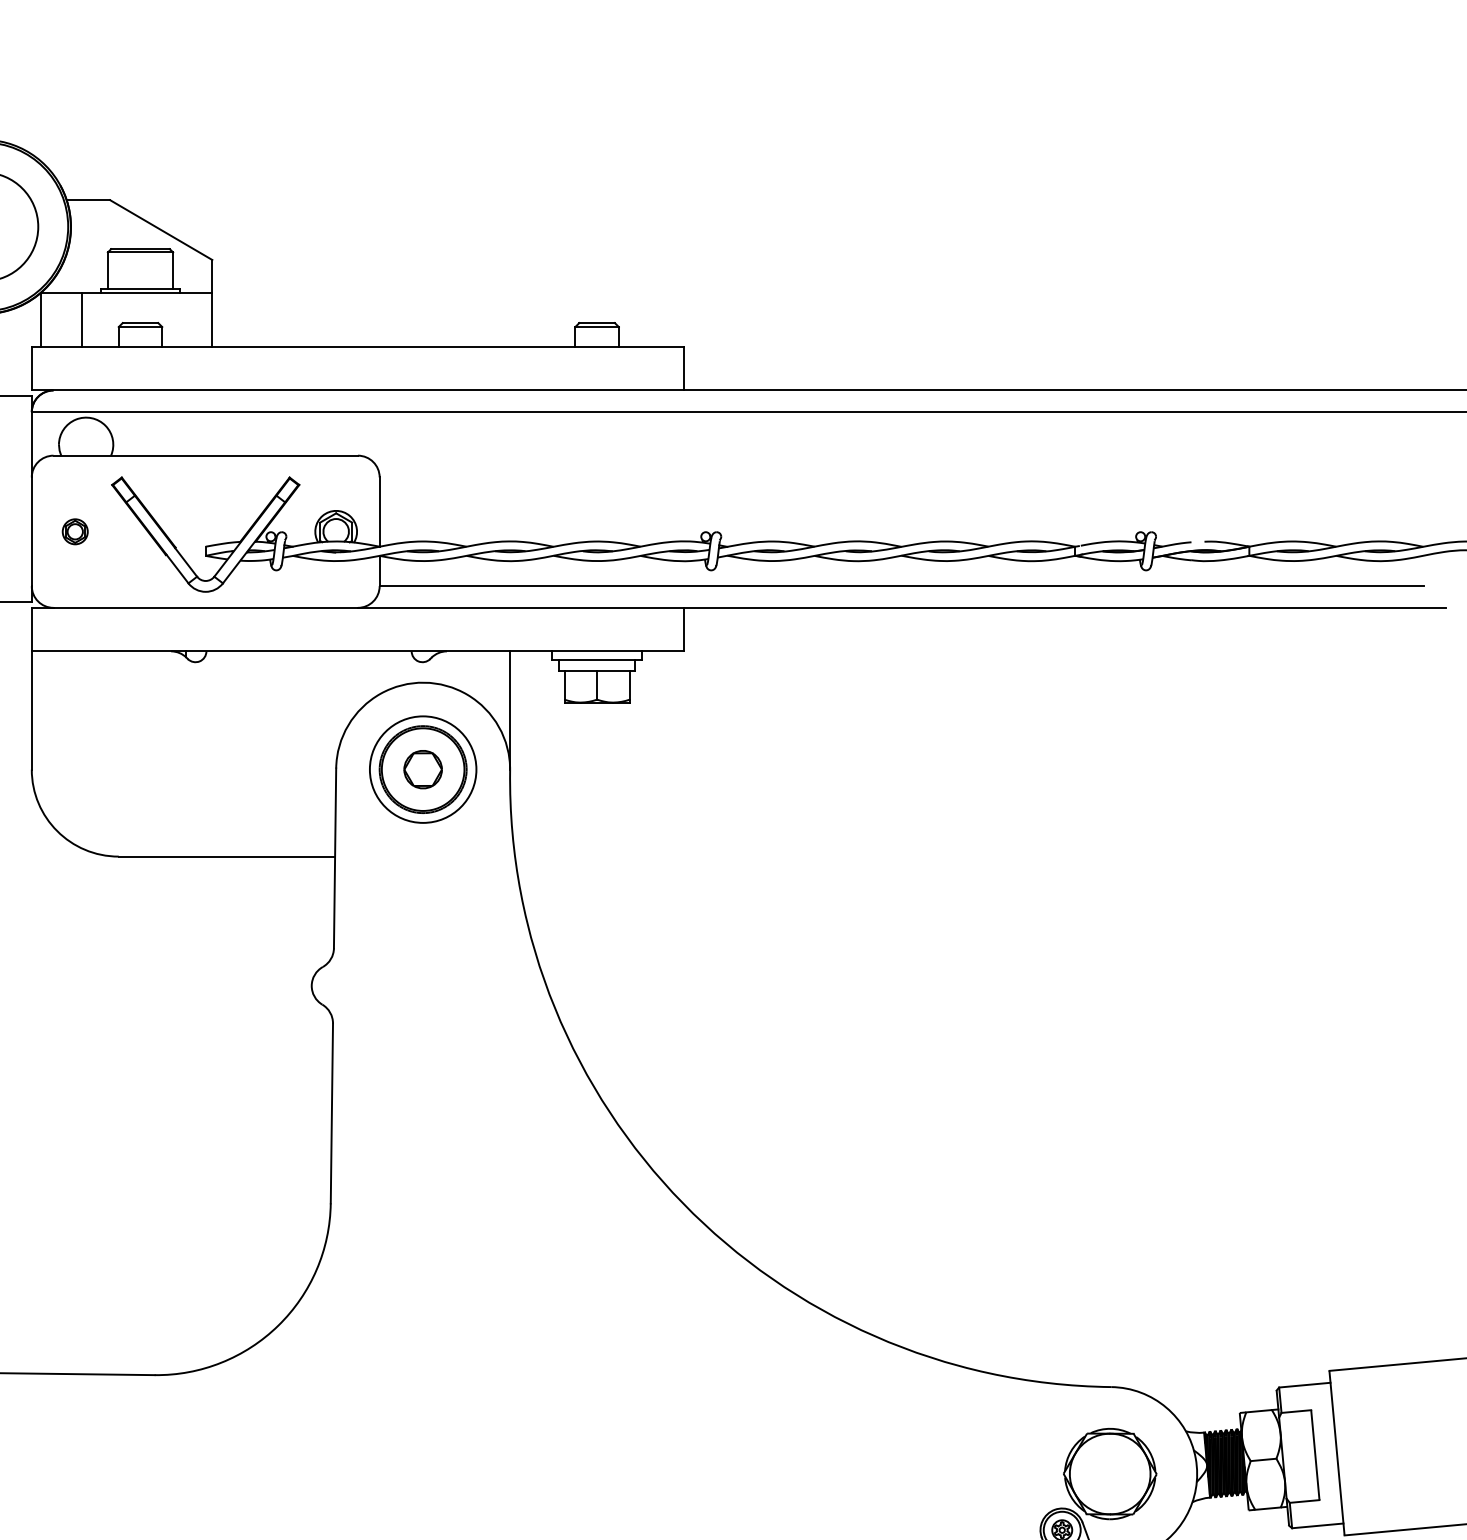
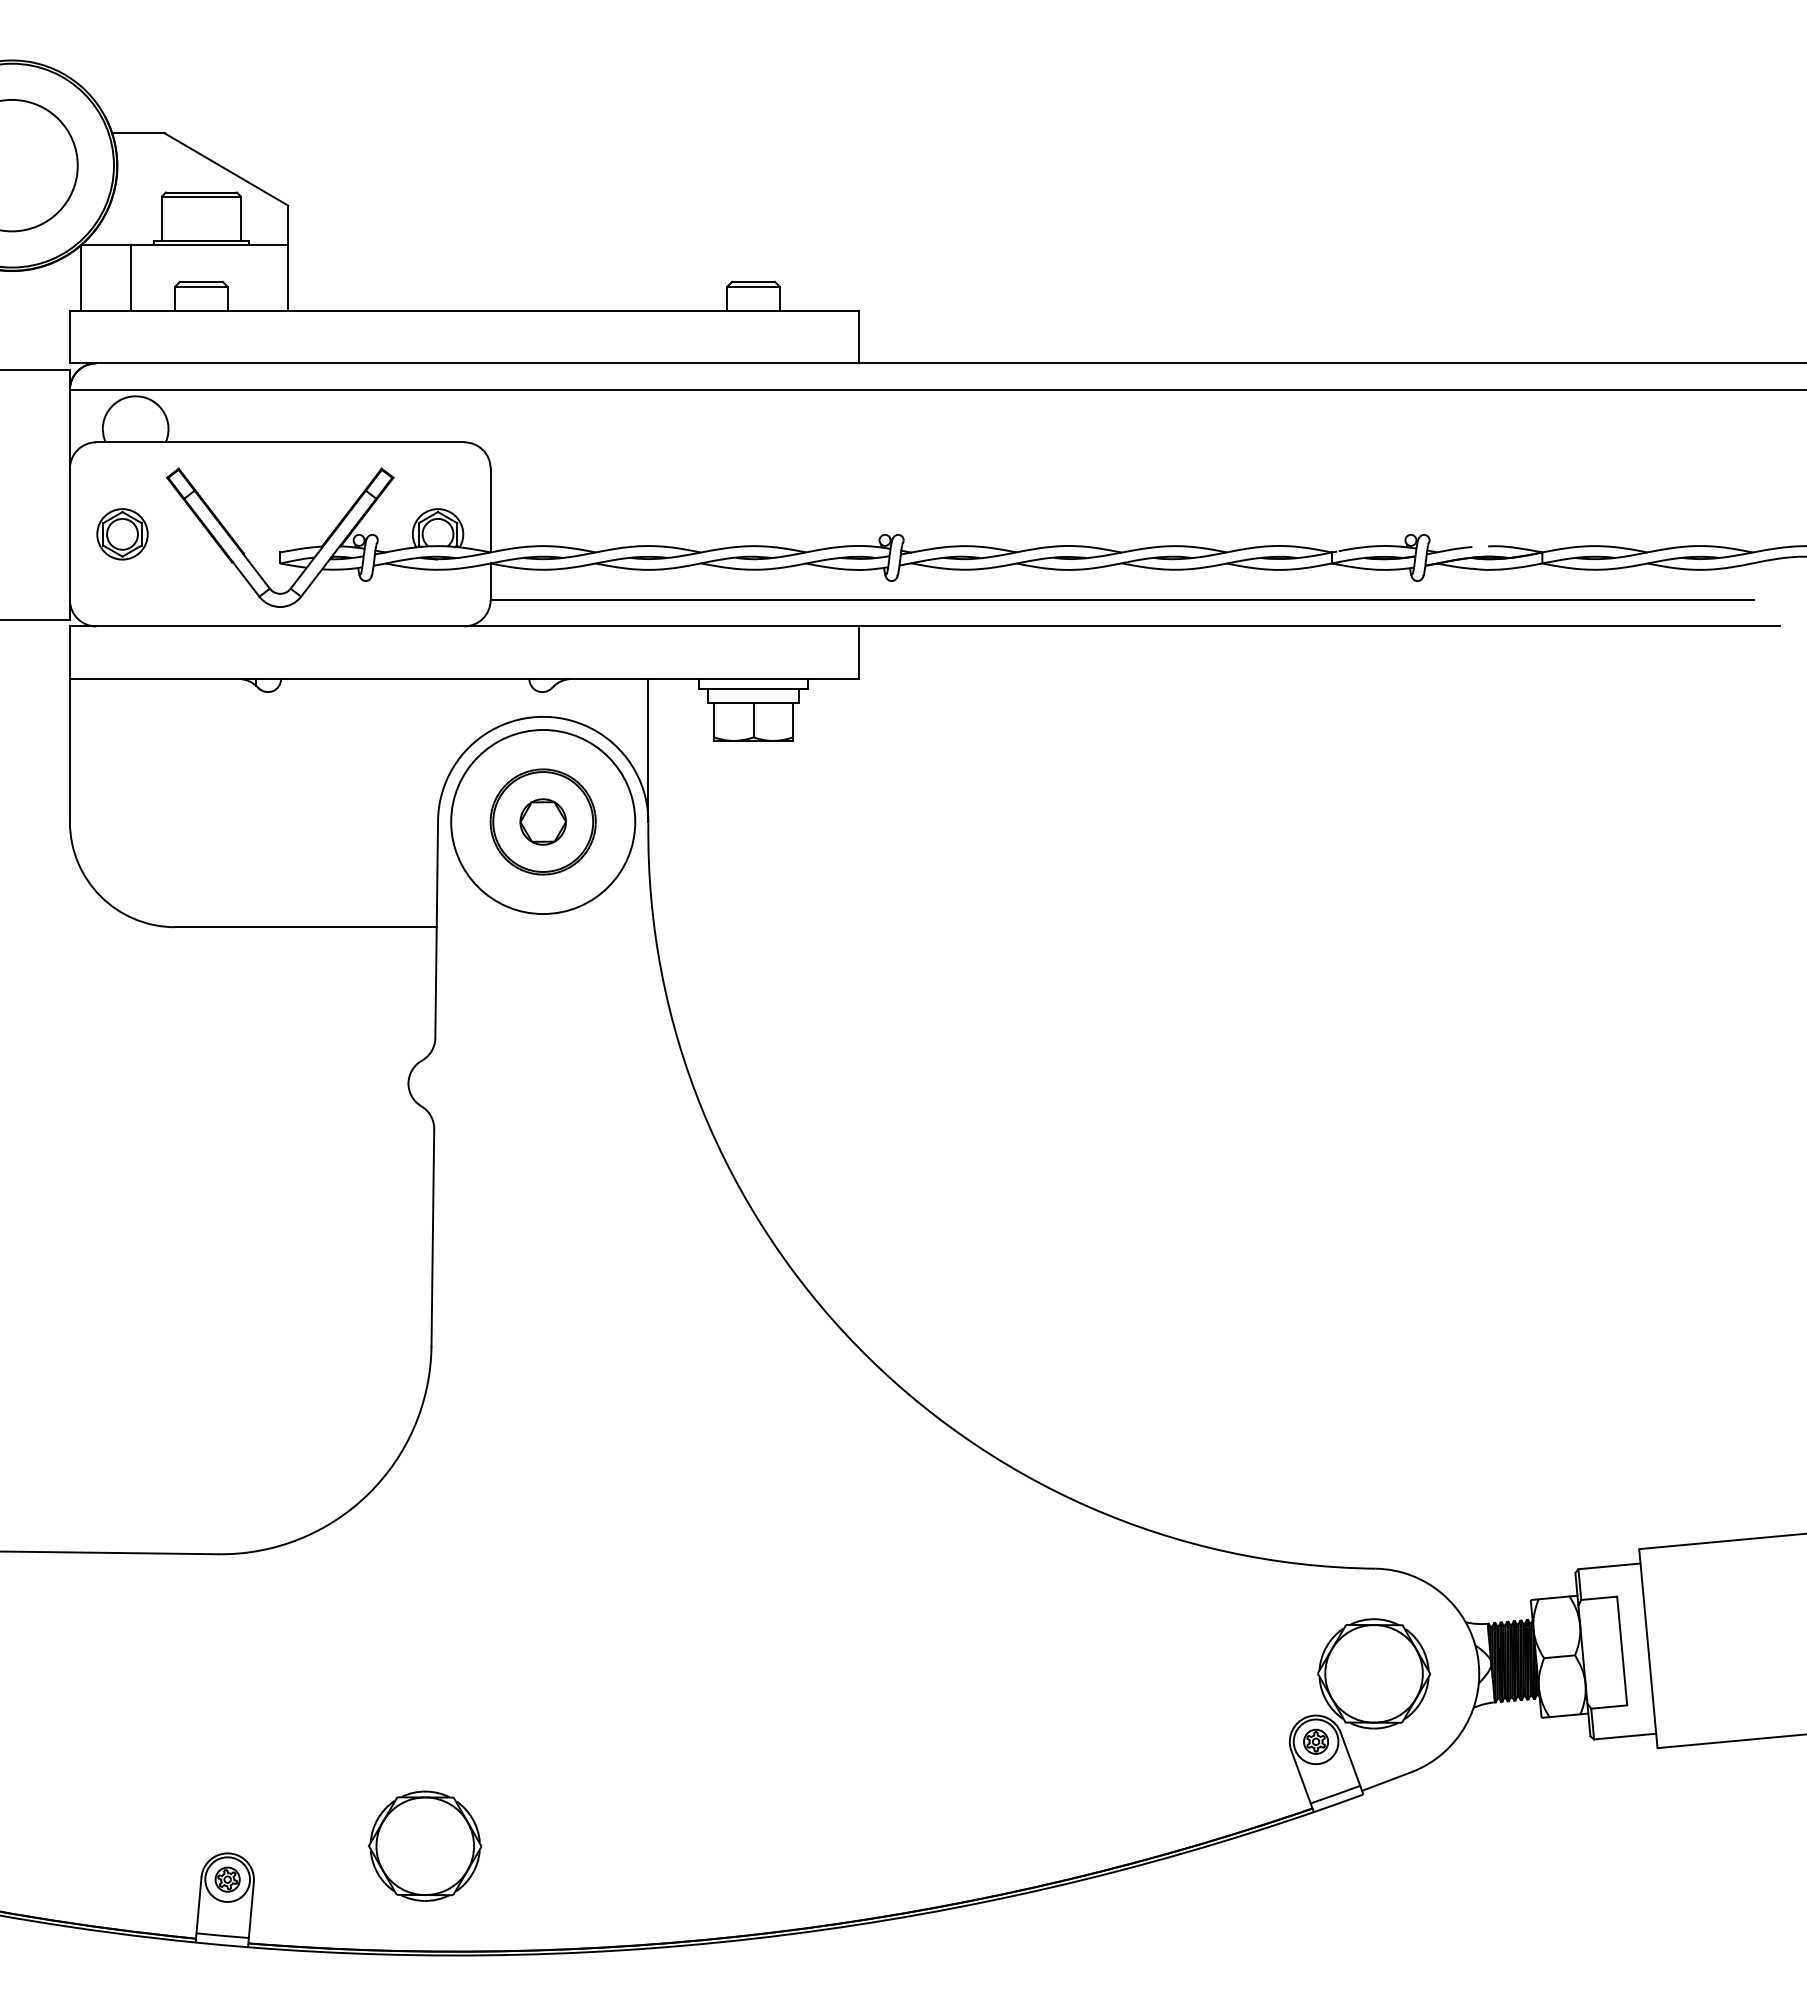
part: (75, 531) -> (122, 534), size x1.67
circle: (423, 769) -> (543, 821), size x1.43

